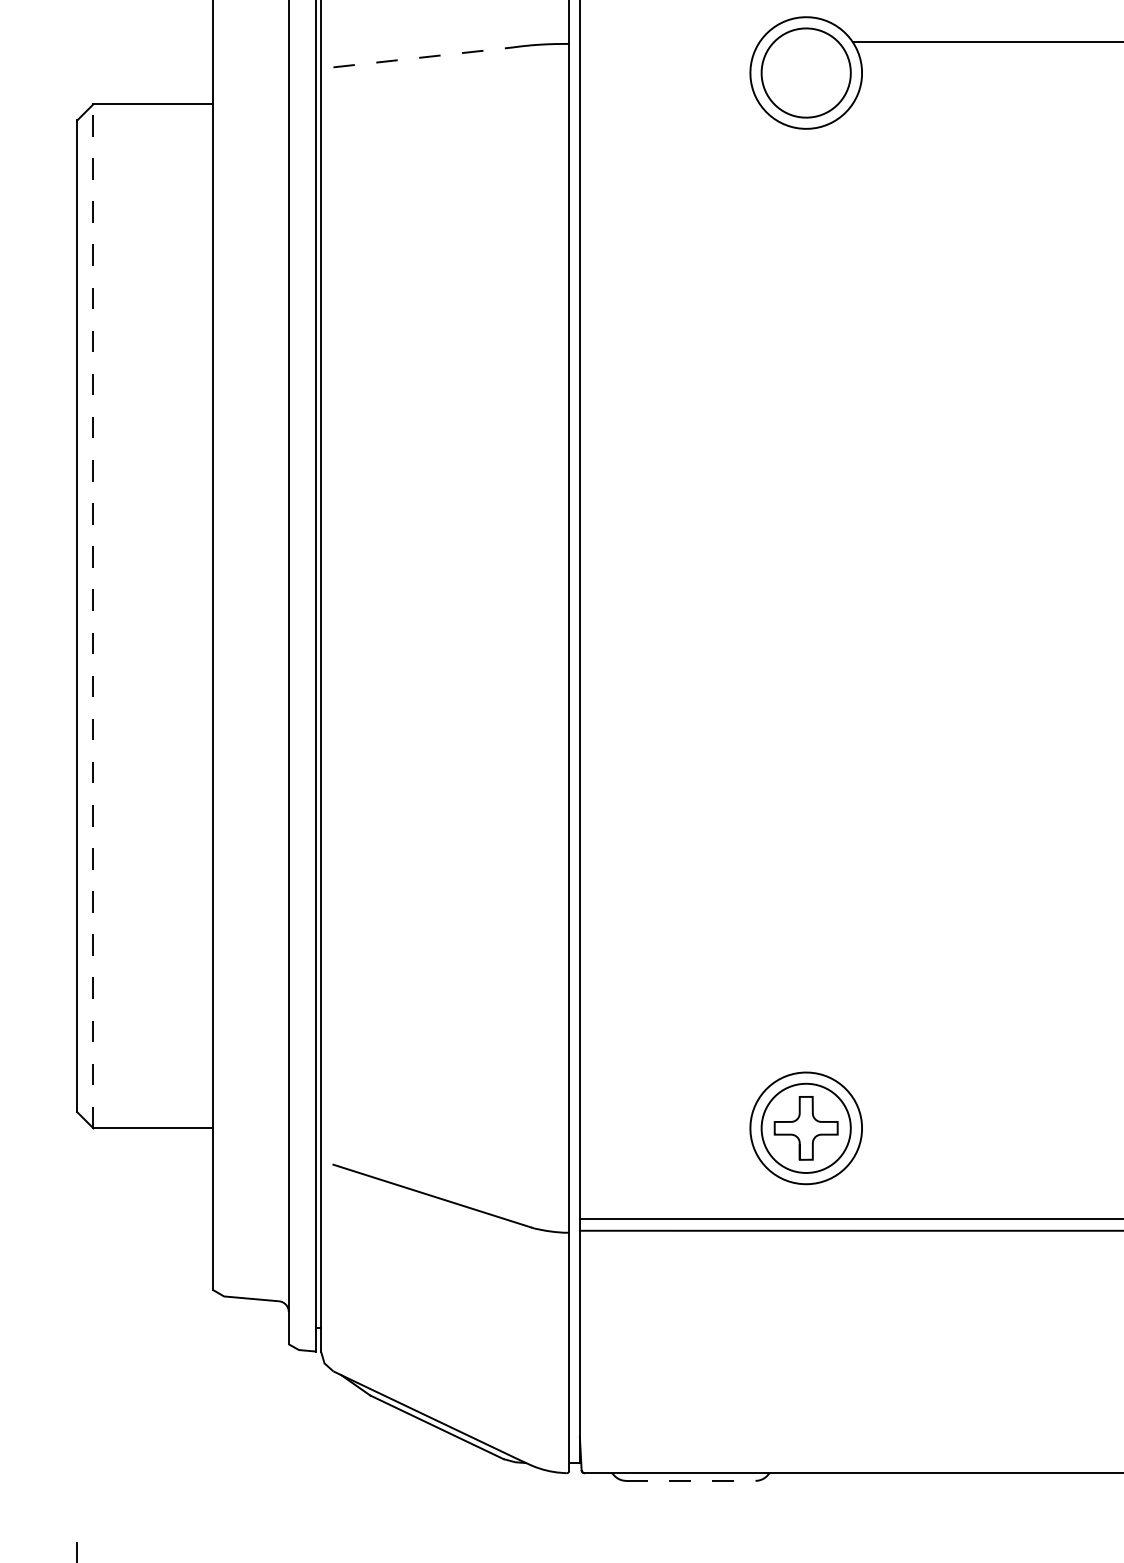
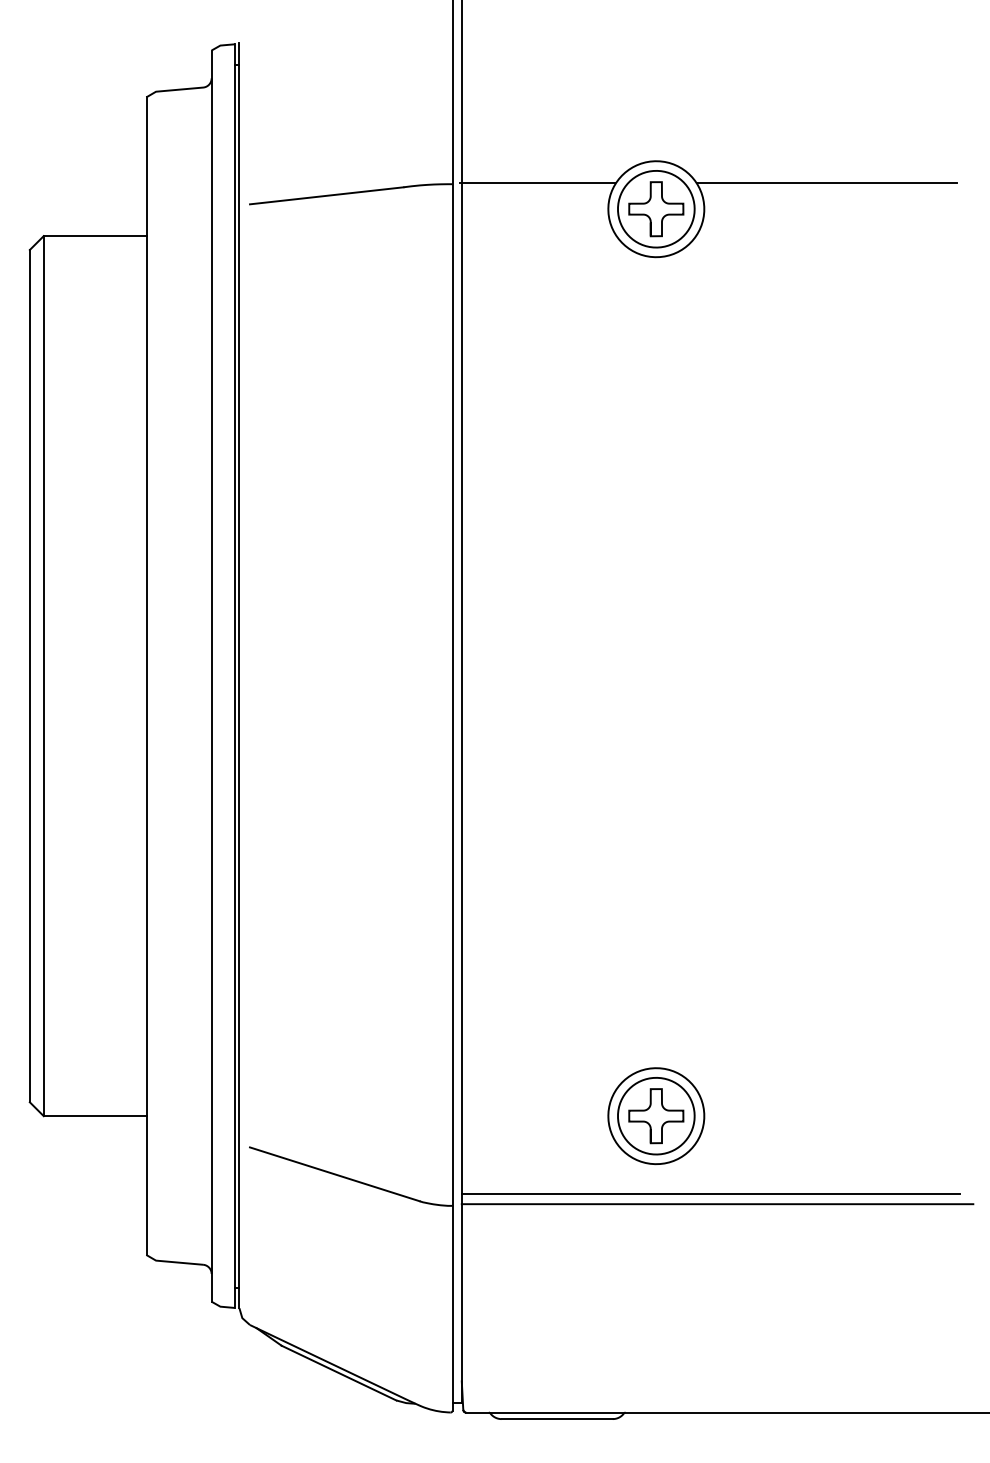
line: (667, 41) -> (537, 182), added
line: (423, 57) -> (327, 195), dashed -> solid
curve: (814, 65) -> (663, 202), added
line: (93, 615) -> (43, 675), dashed -> solid
line: (691, 1481) -> (557, 1419), dashed -> solid

